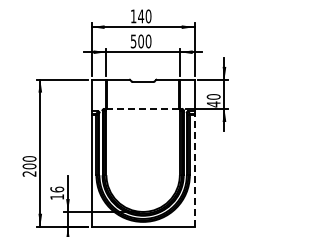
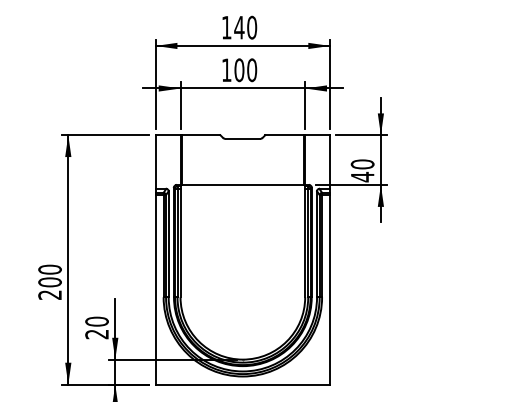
text: (133, 41) -> (226, 70), 500 -> 100
line: (143, 109) -> (243, 185), dashed -> solid
line: (194, 170) -> (330, 289), dashed -> solid
text: (56, 192) -> (95, 326), 16 -> 20

